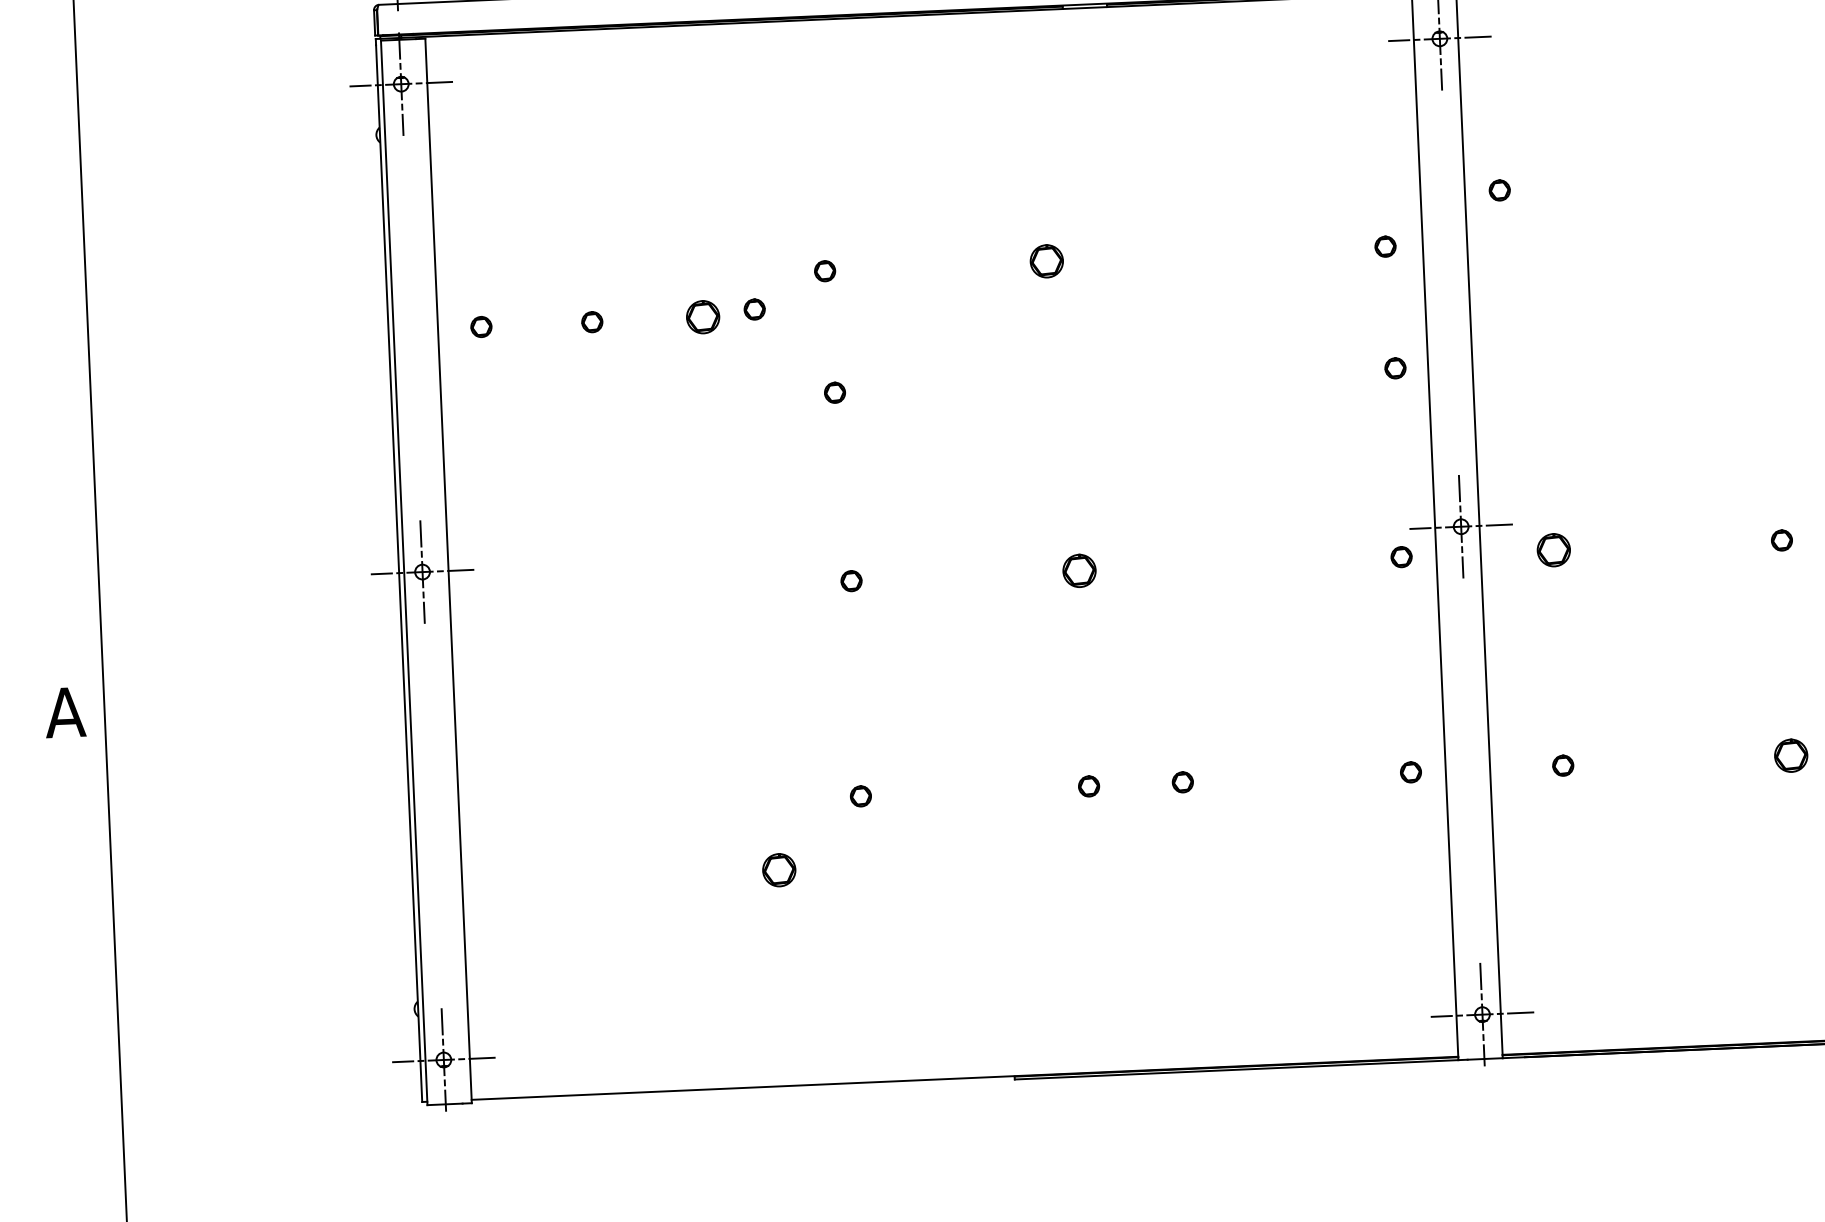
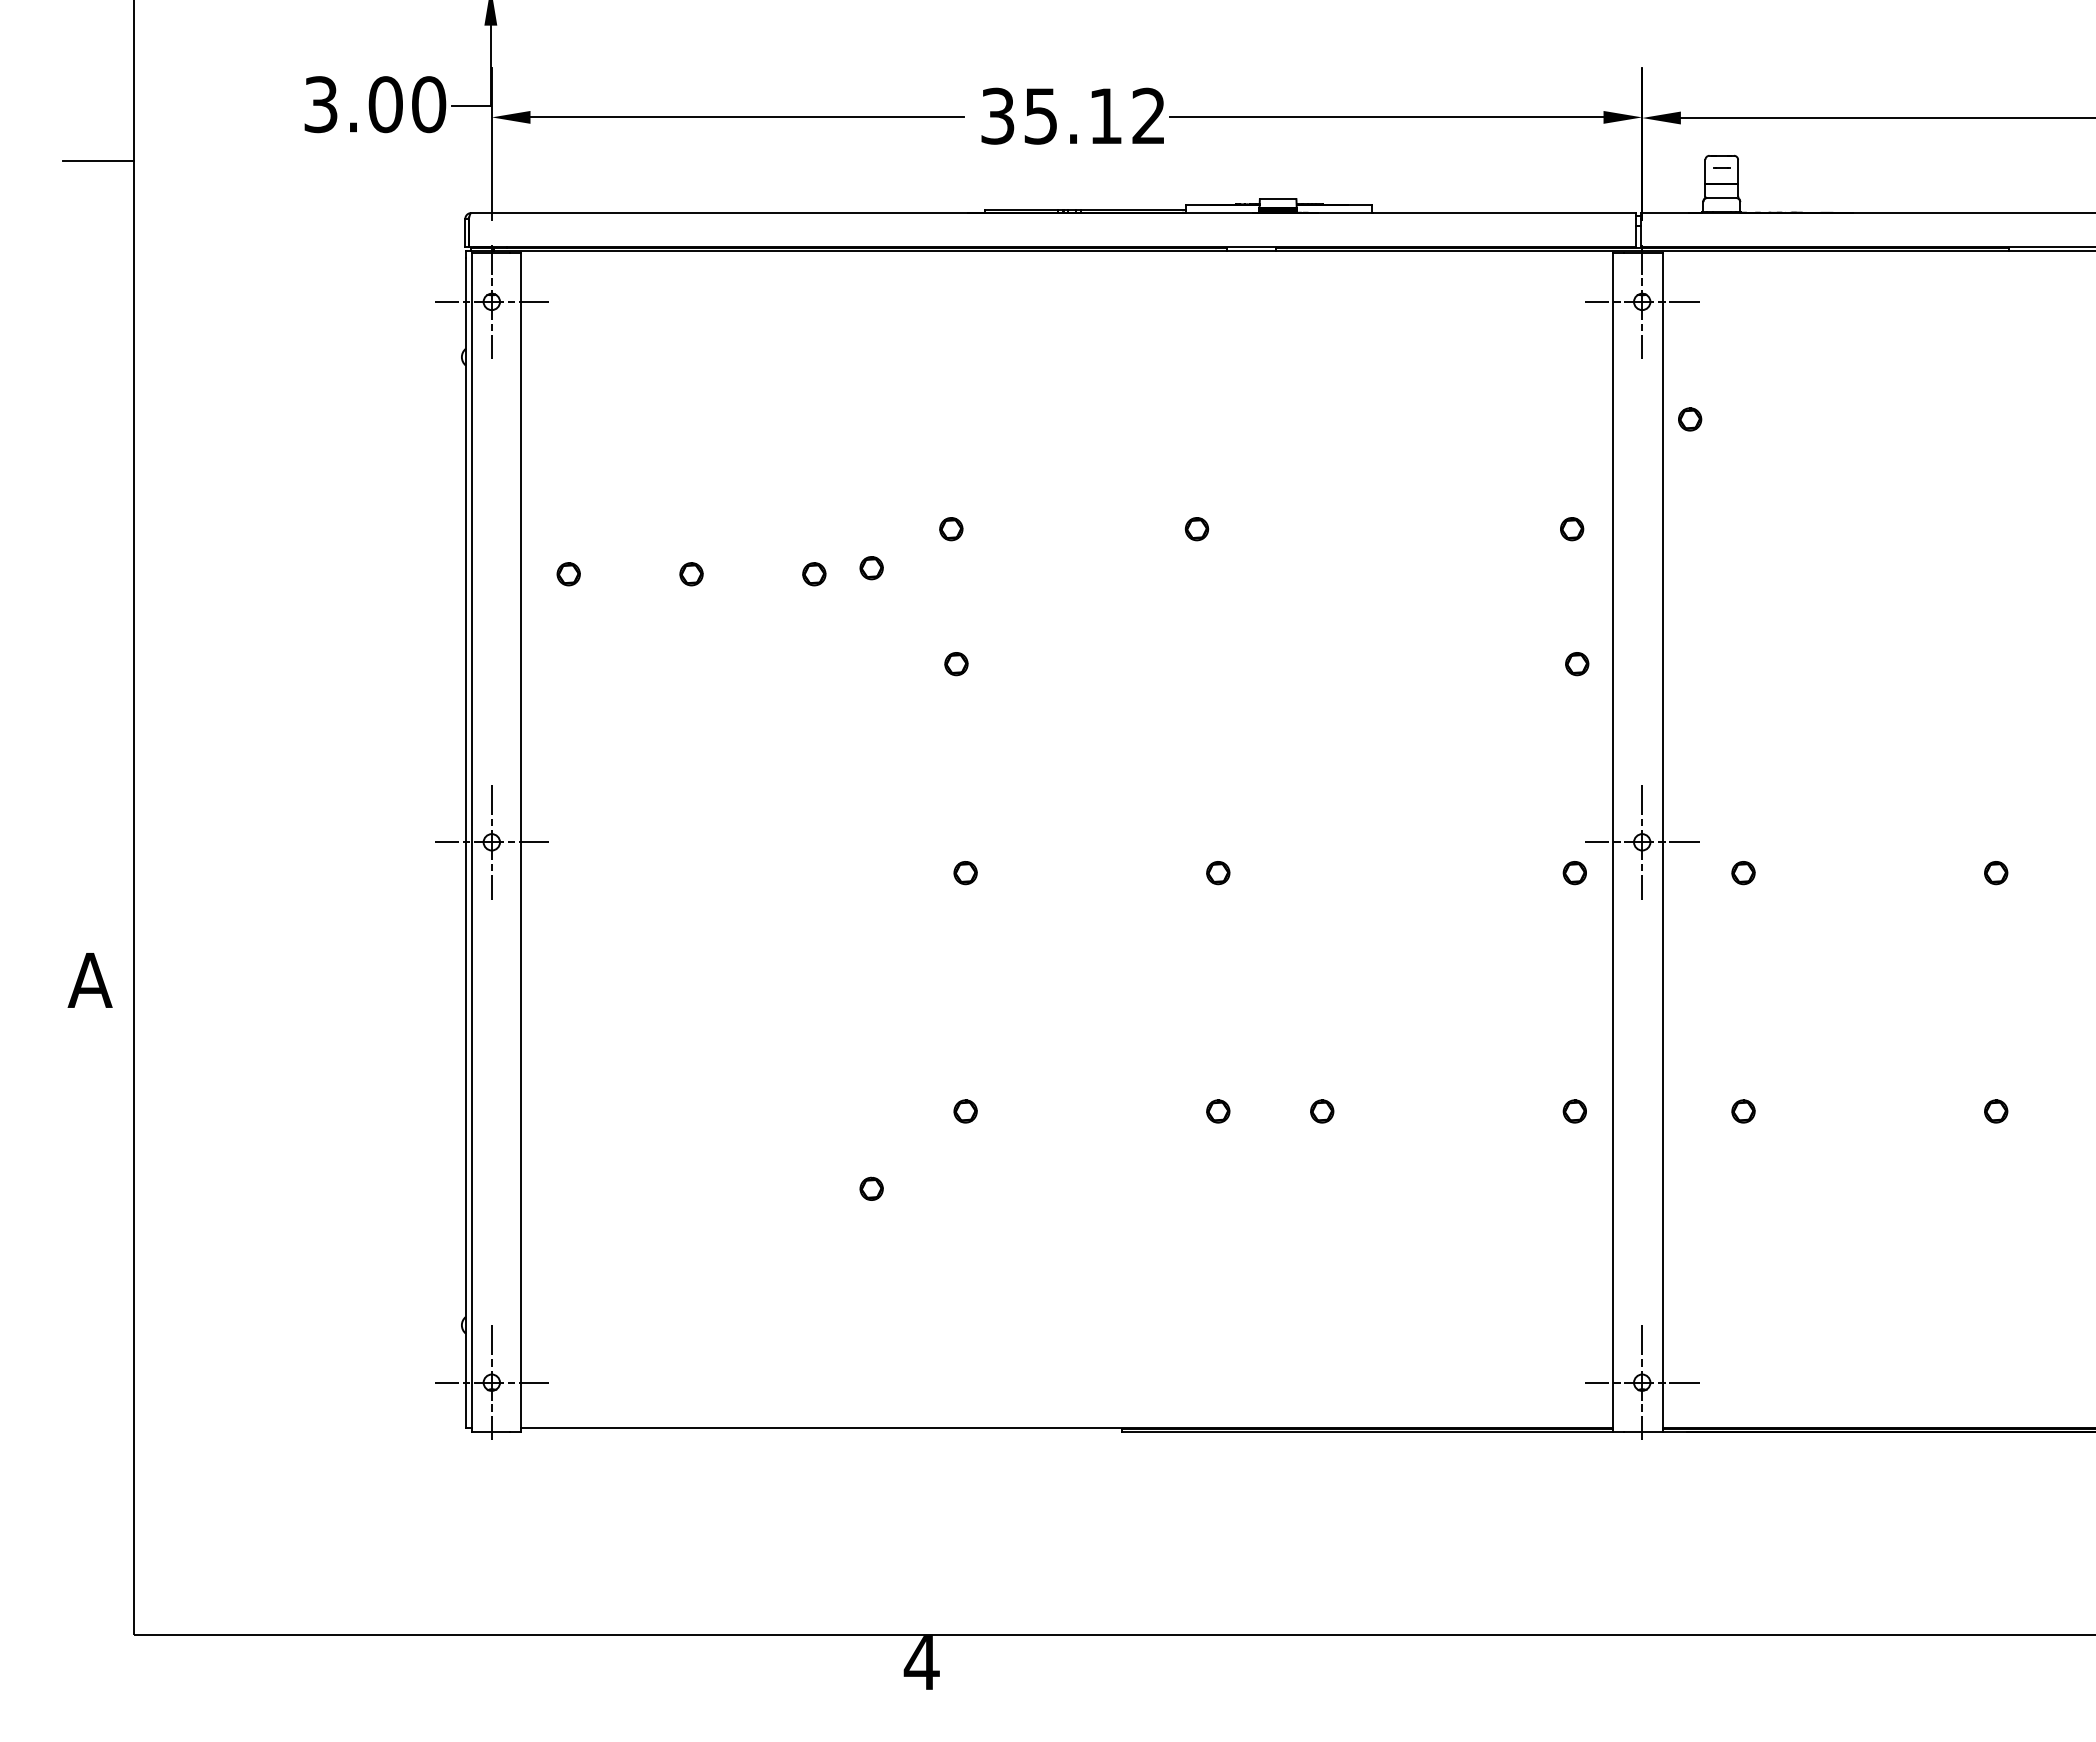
part: (1500, 190) -> (1690, 419), moved
part: (1046, 261) -> (1196, 529), size x0.62
part: (703, 317) -> (814, 574), size x0.62
part: (1553, 550) -> (1743, 873), size x0.62
part: (1079, 571) -> (1218, 873), size x0.62
part: (1791, 755) -> (1996, 1111), size x0.62
part: (778, 869) -> (871, 1188), size x0.62

